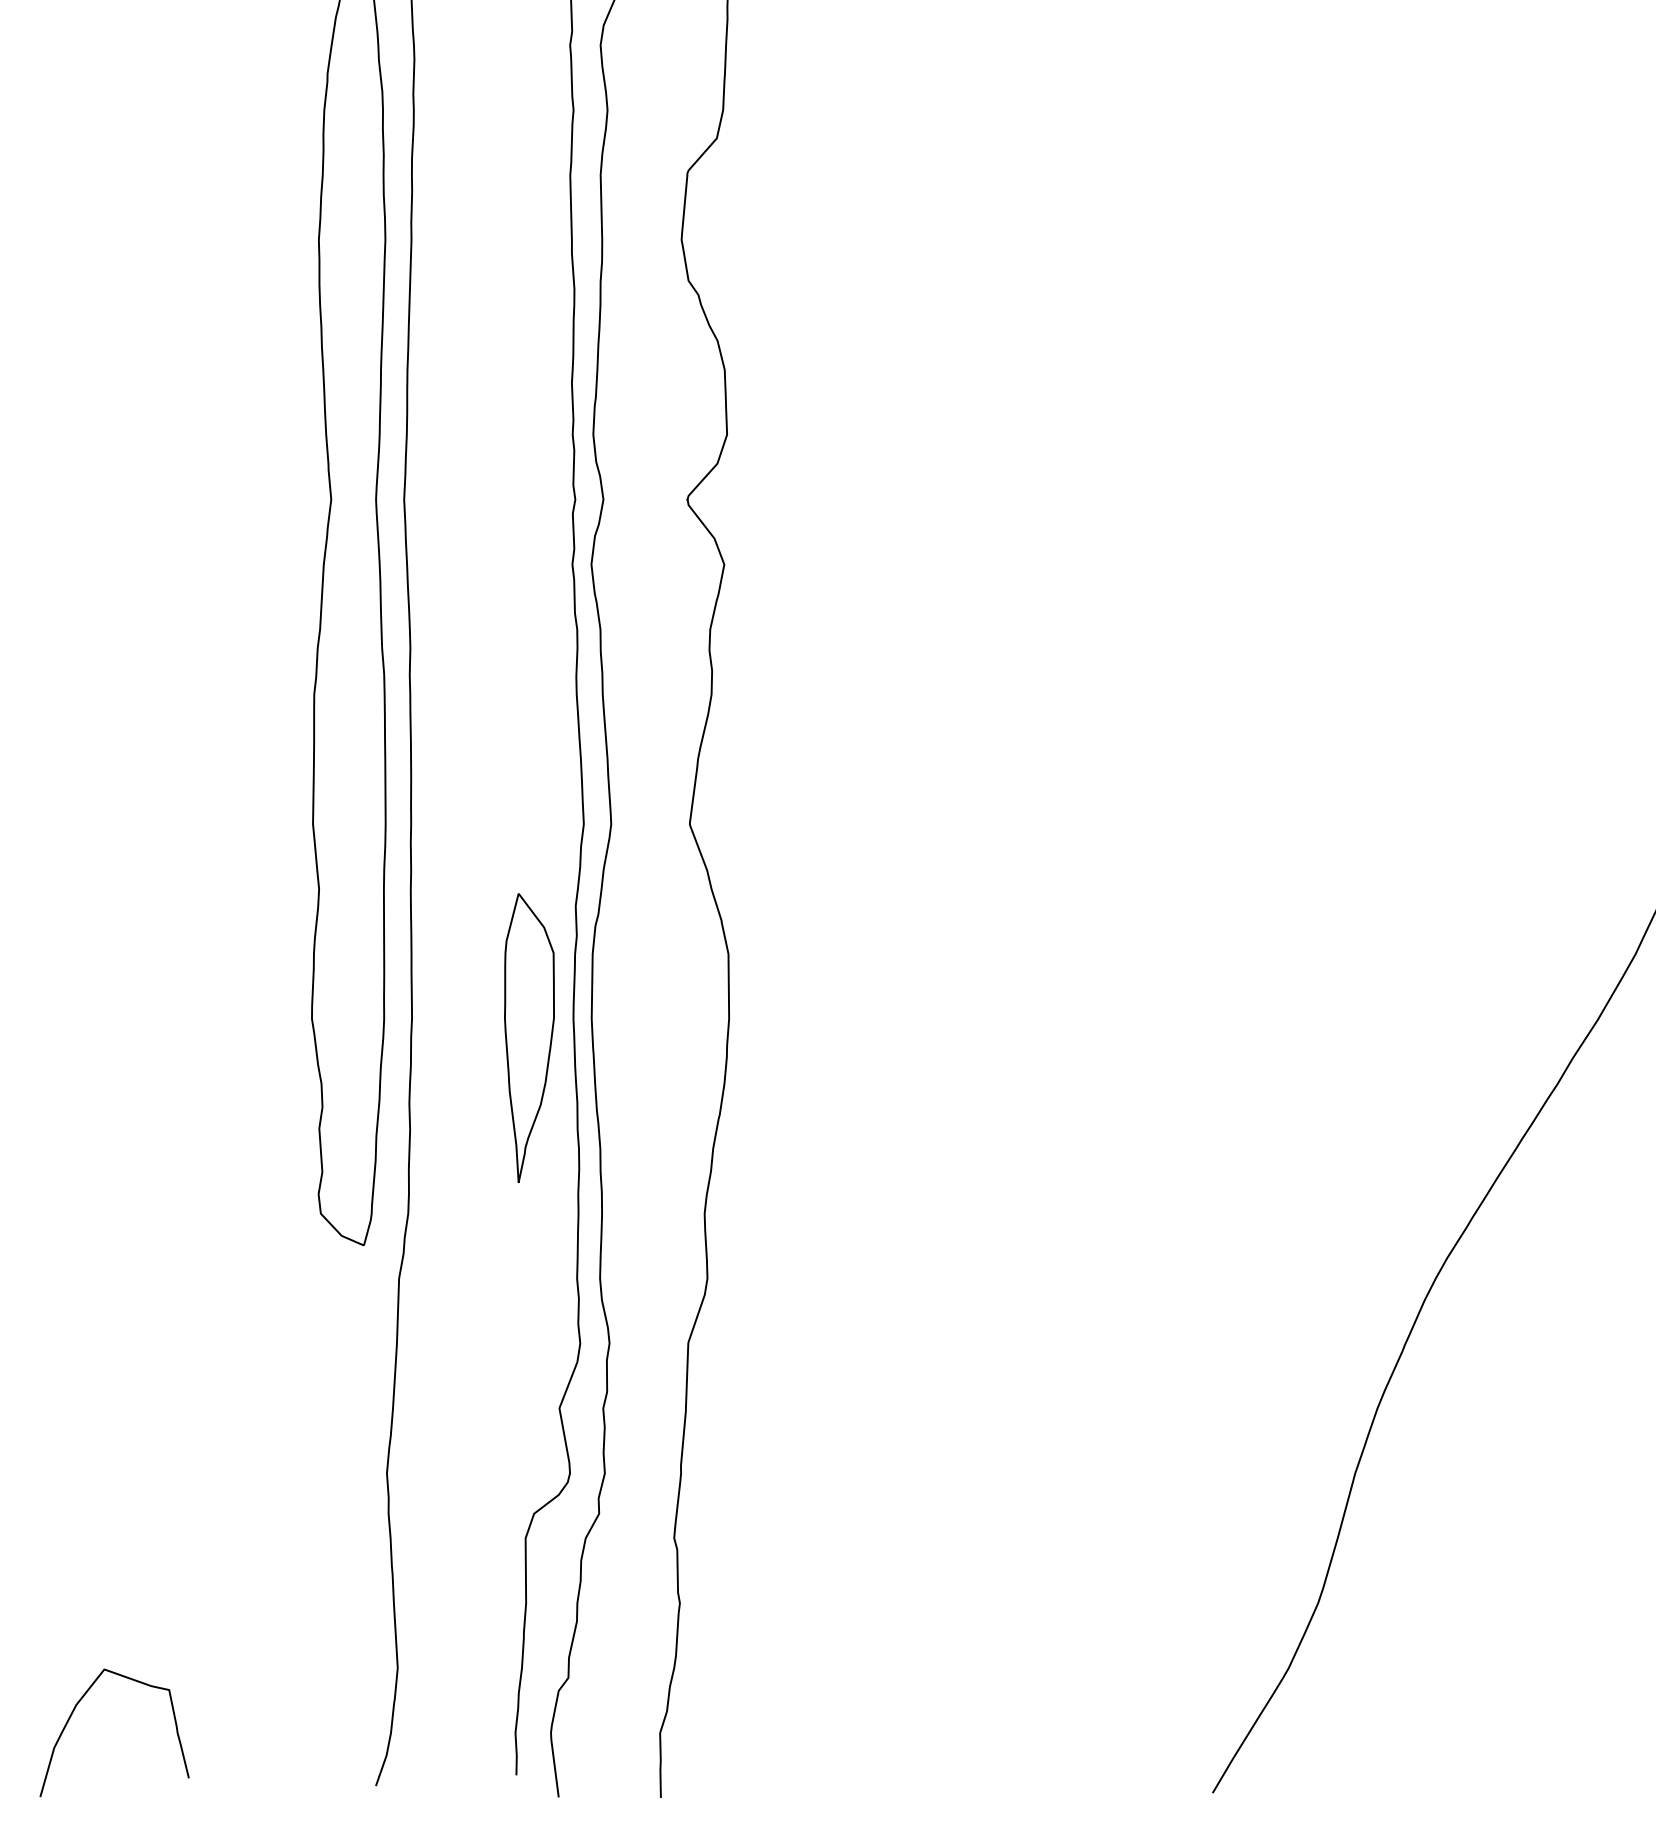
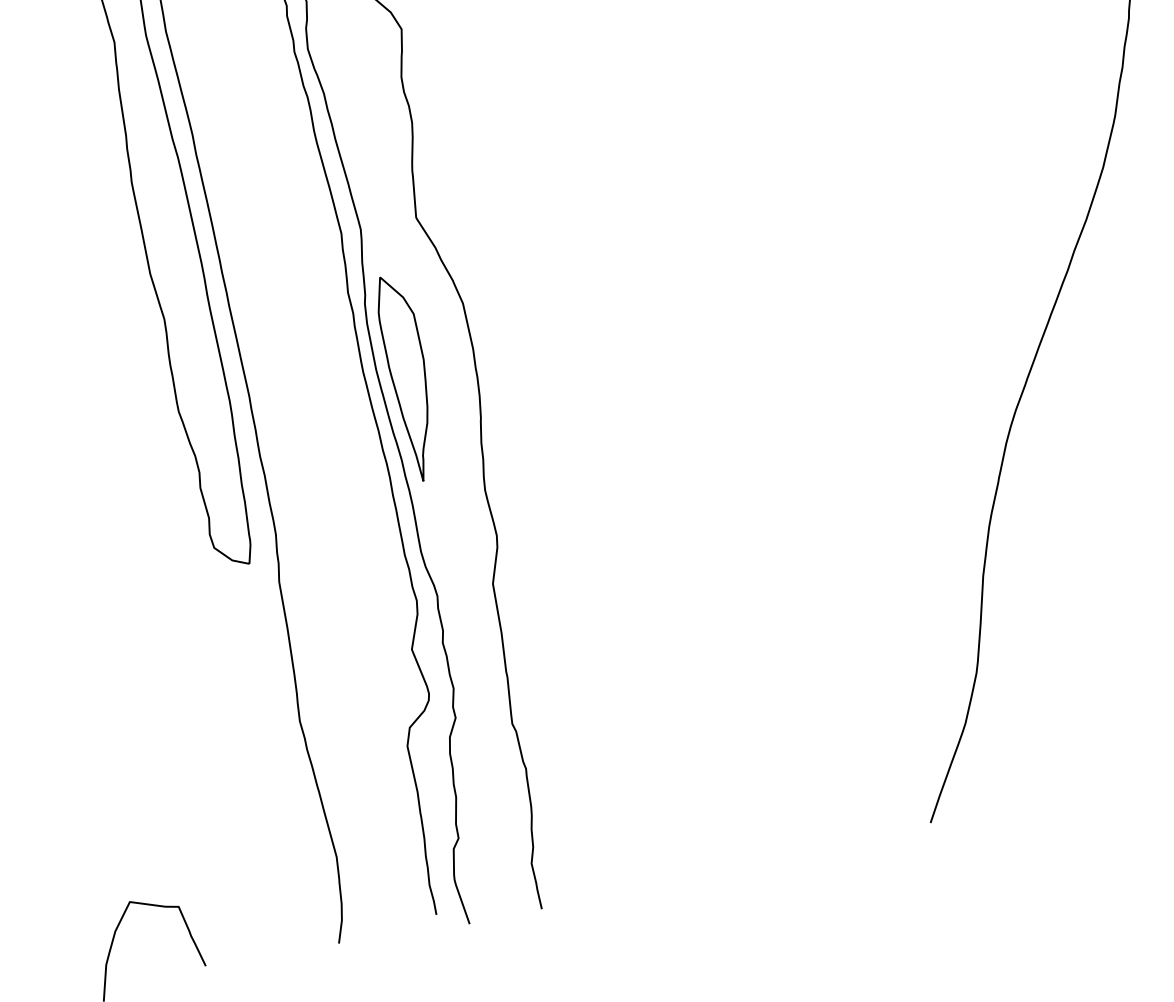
part: (529, 1037) -> (409, 377), moved

